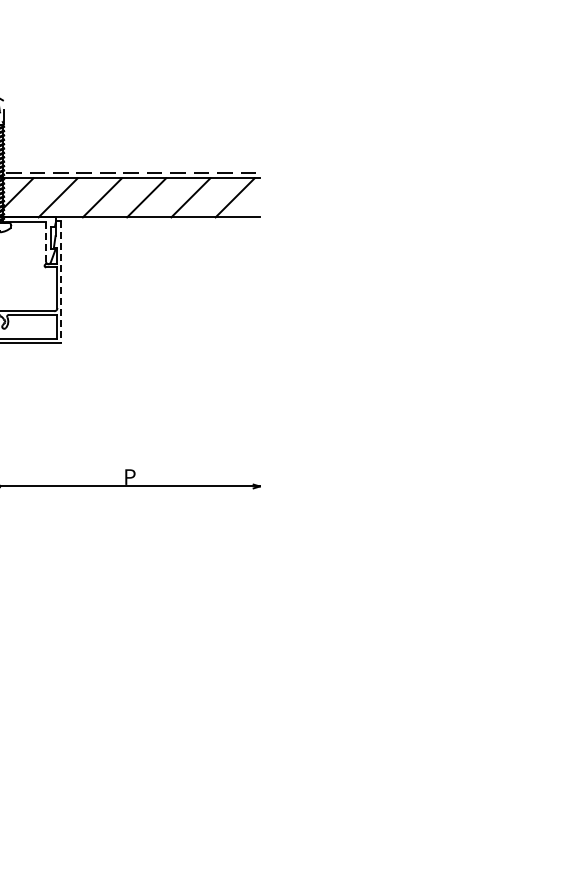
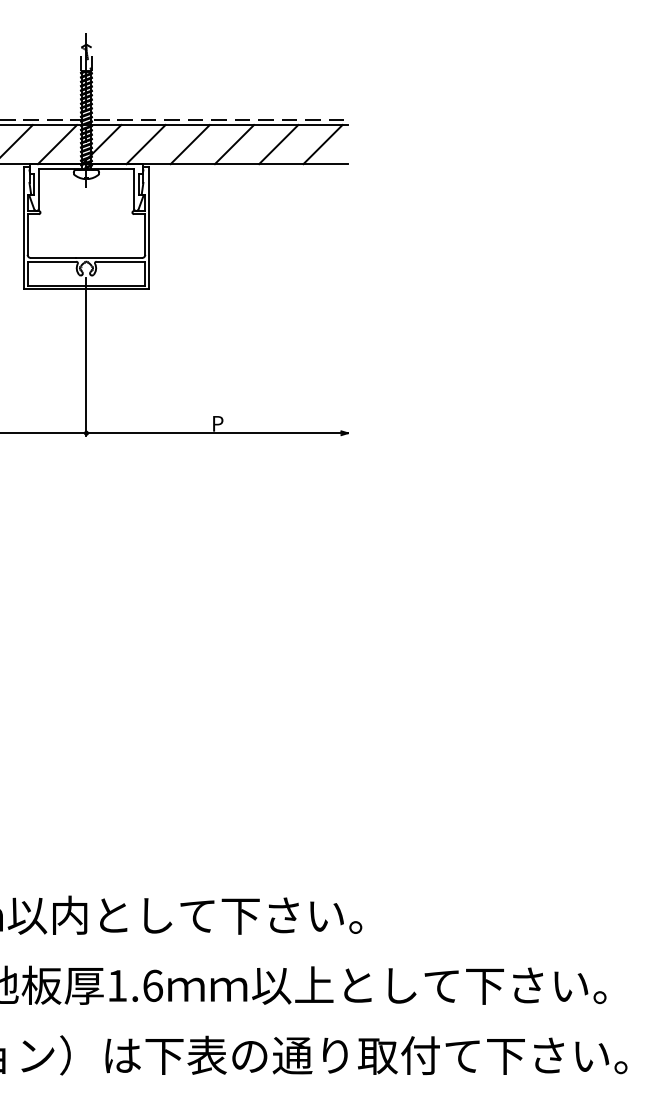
line: (46, 241) -> (134, 188), dashed -> solid
line: (61, 281) -> (149, 228), dashed -> solid

